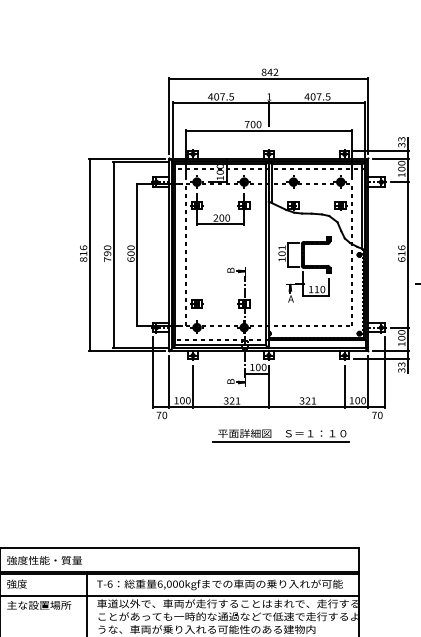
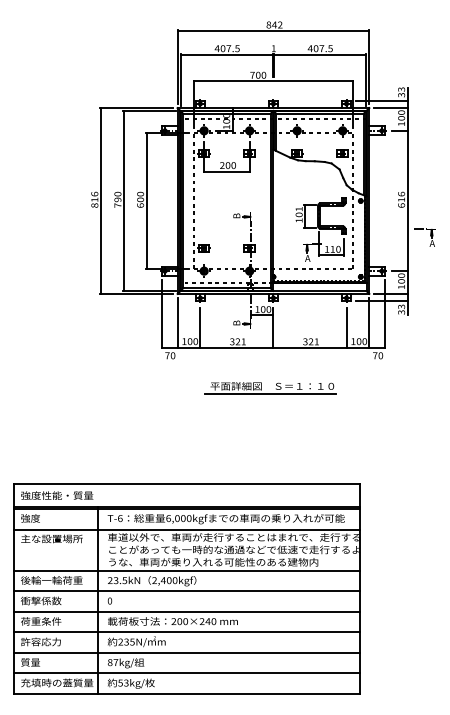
part: (304, 268) -> (320, 229), moved
part: (280, 435) -> (270, 388), moved

